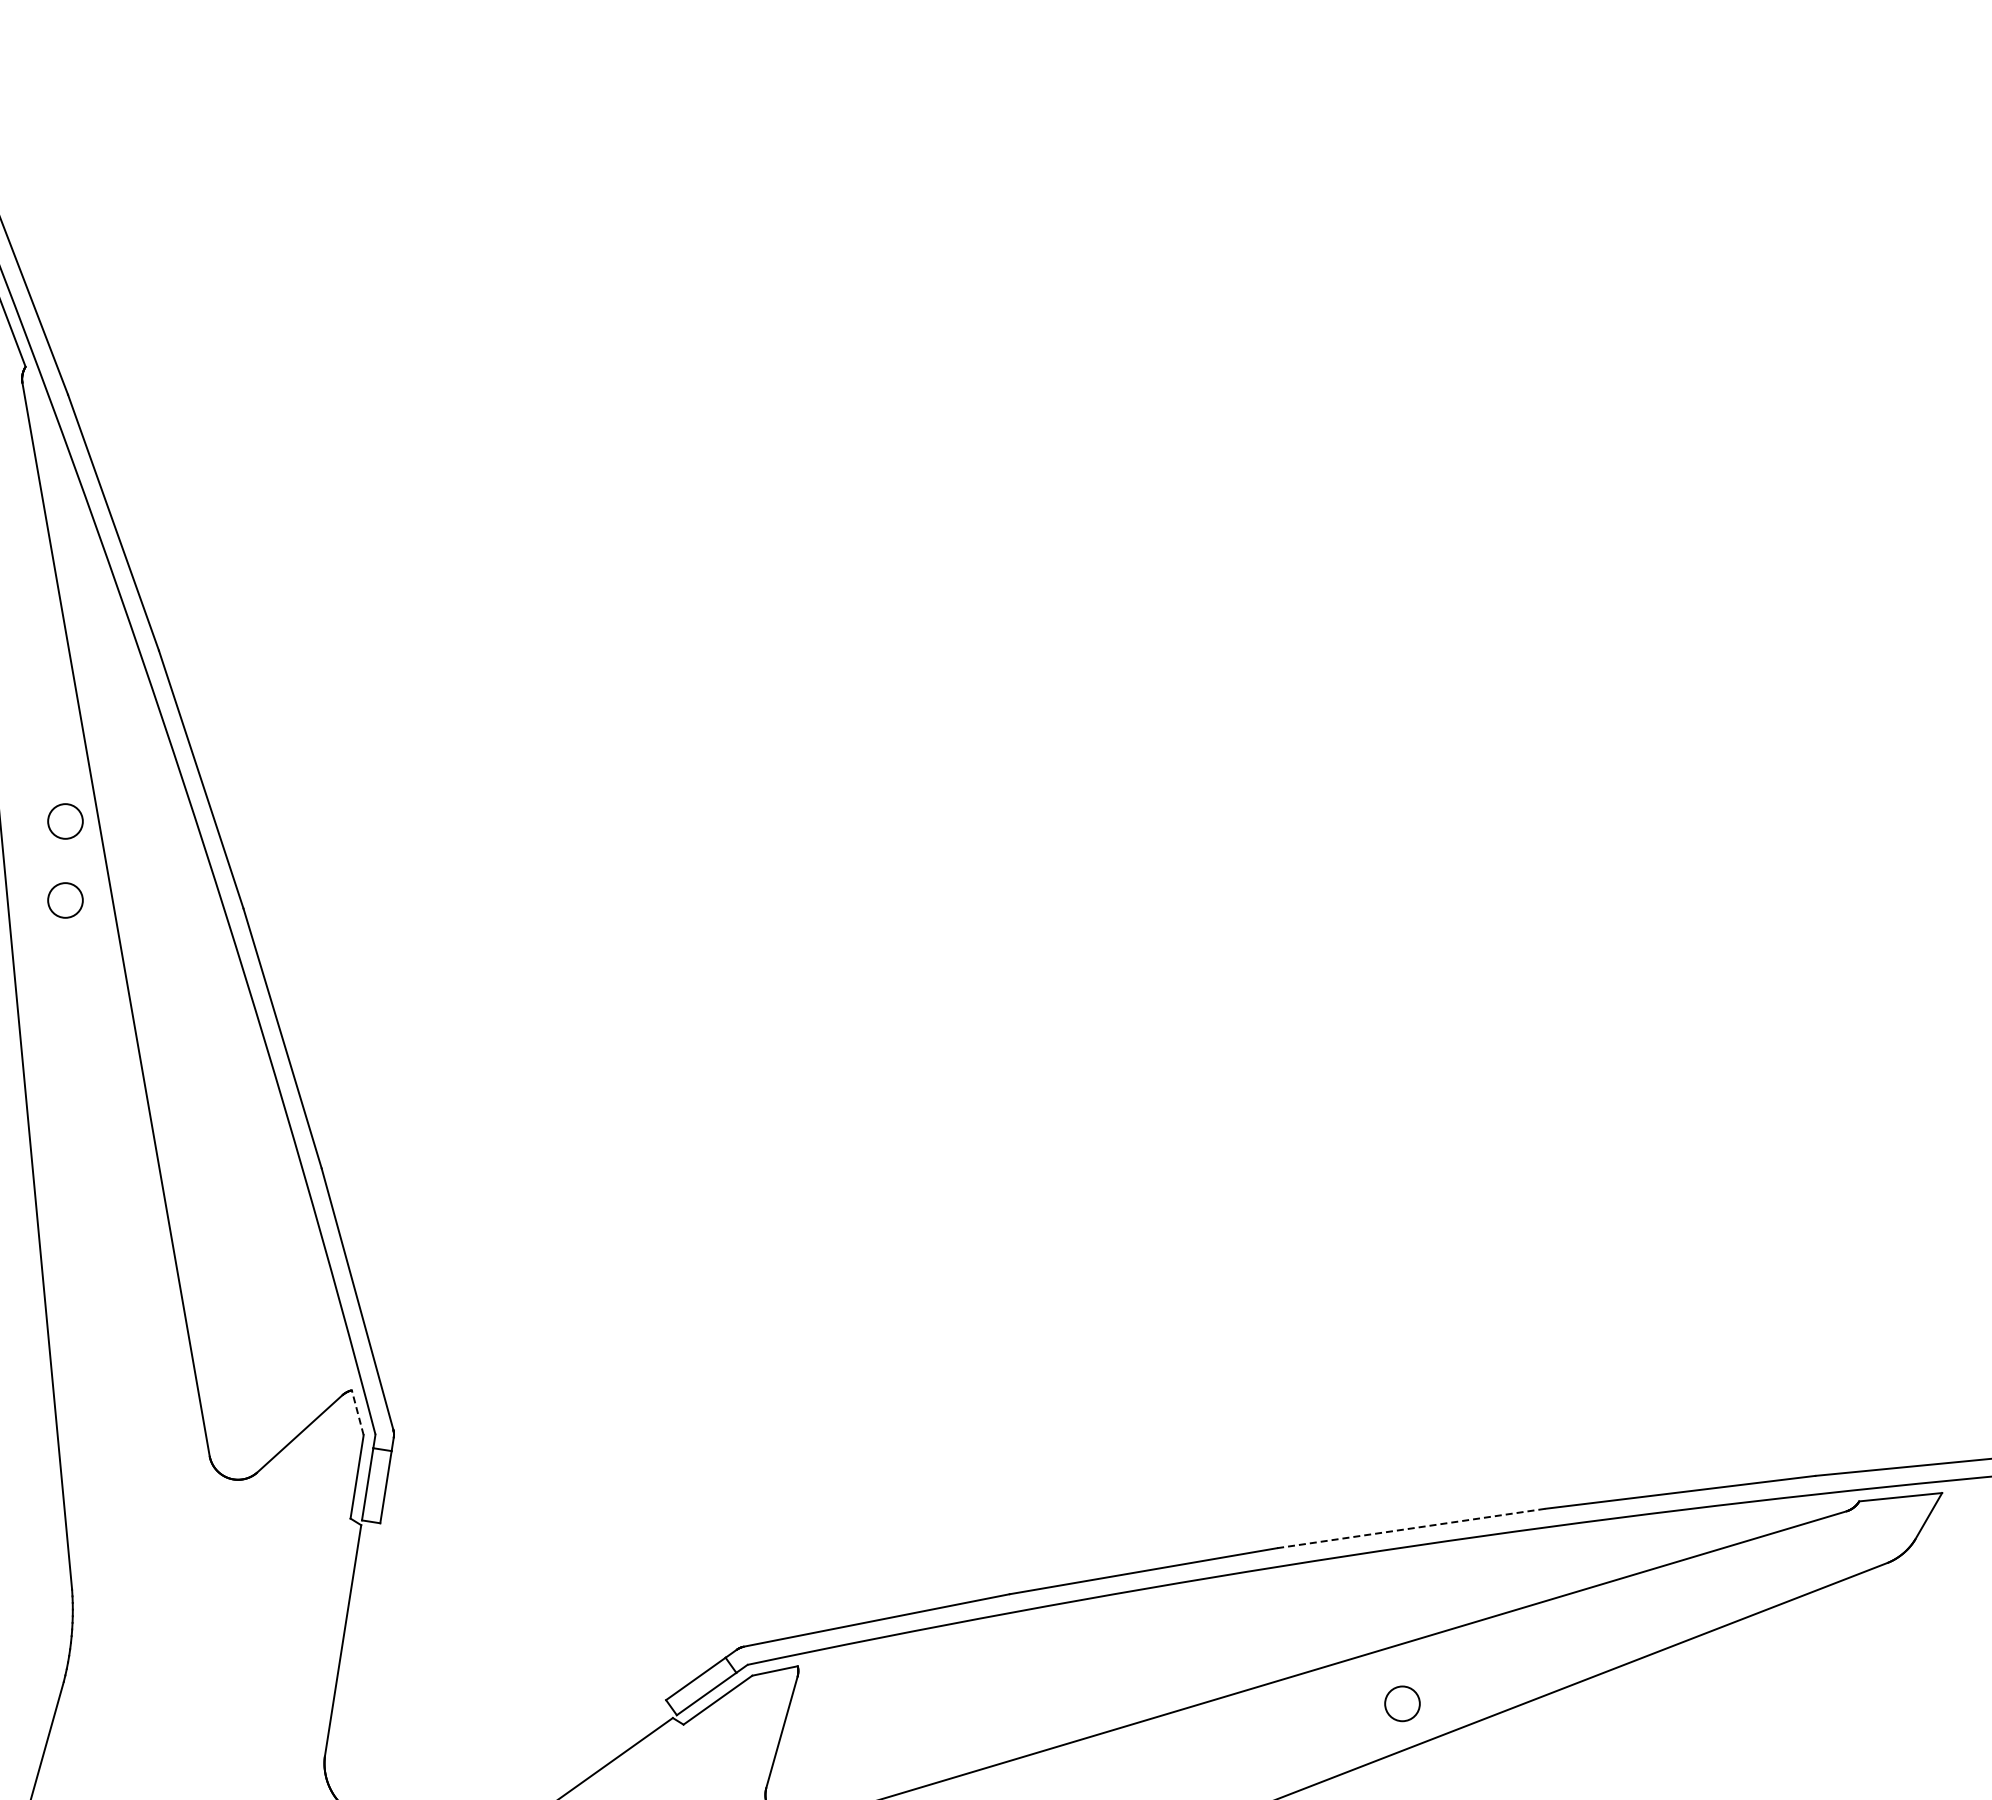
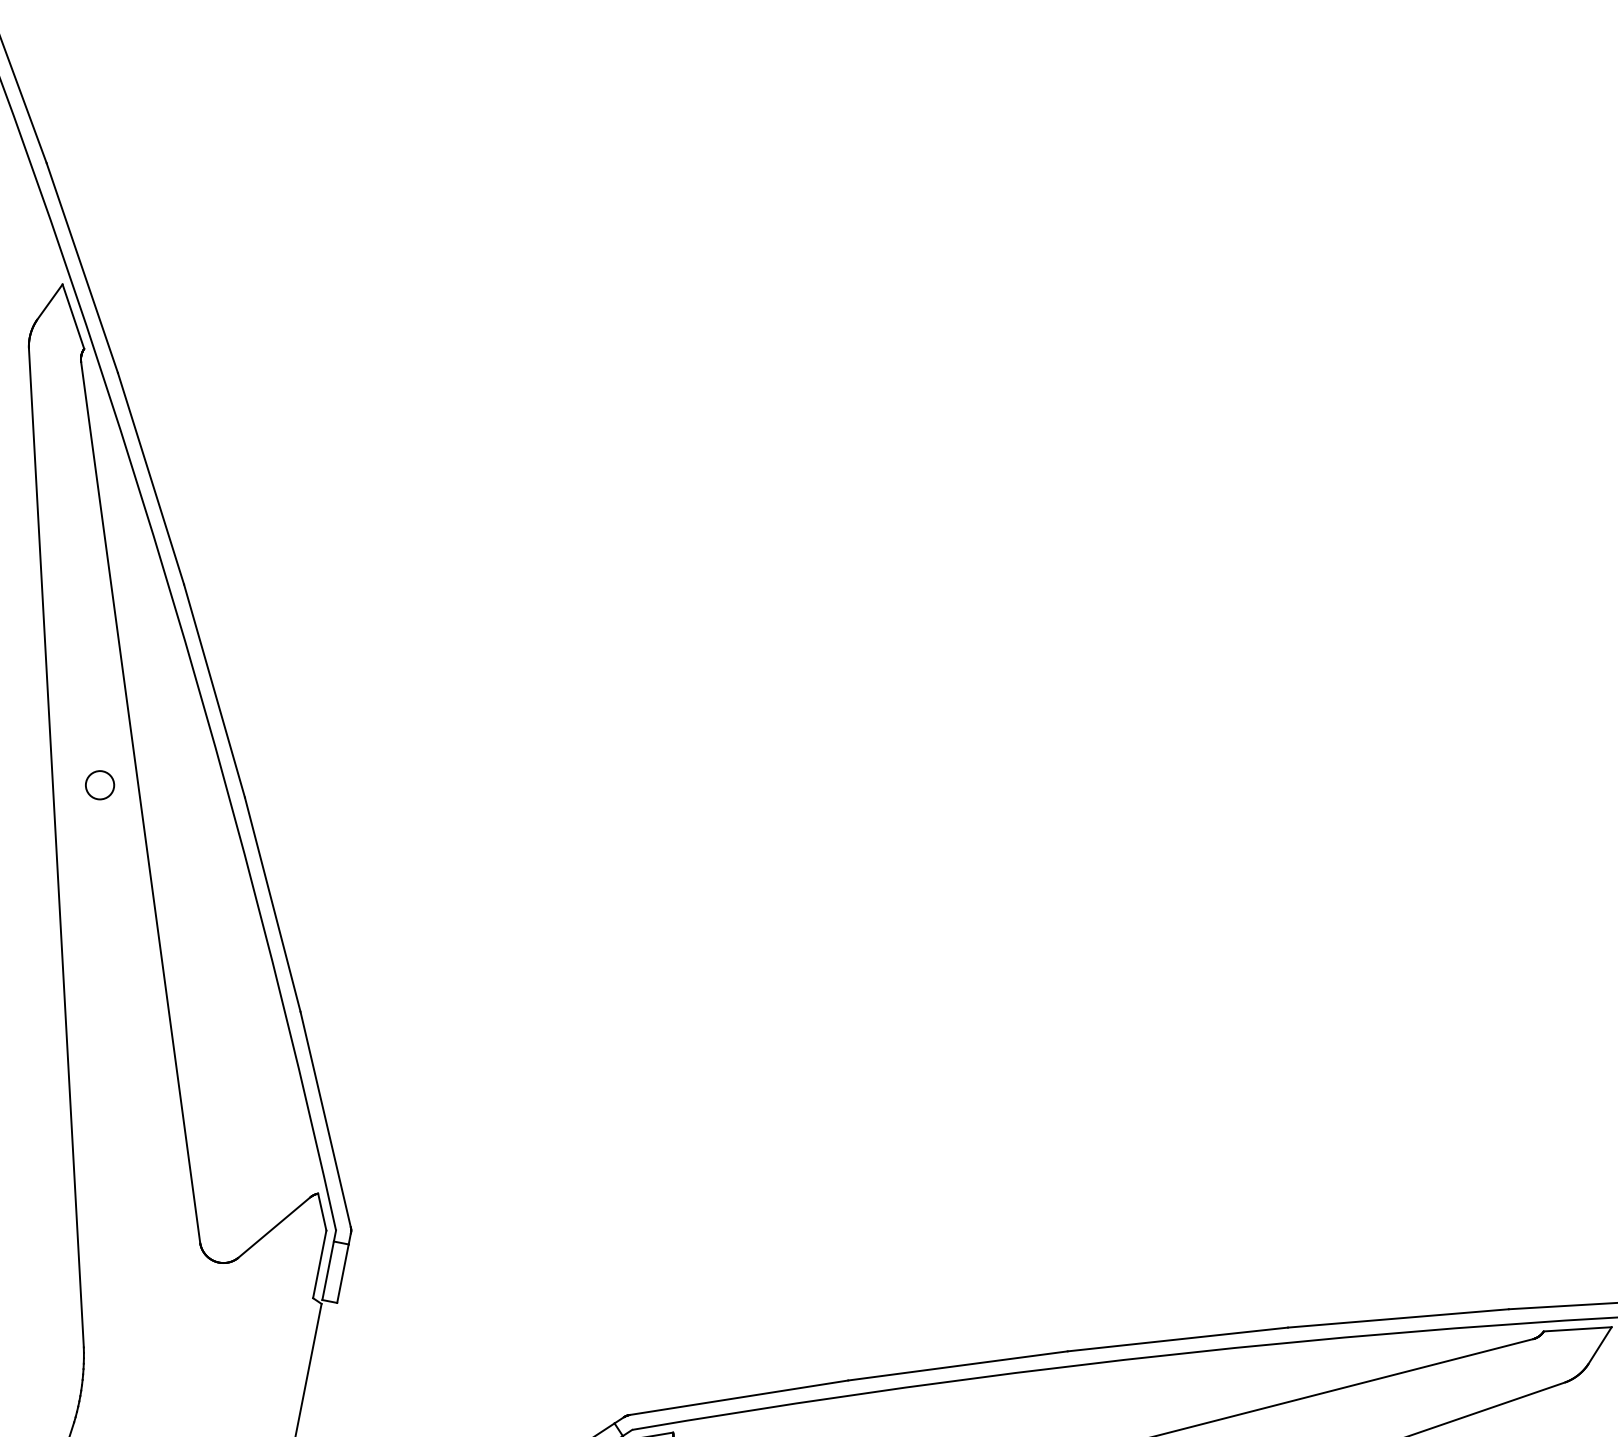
circle: (65, 821) -> (102, 720), removed
line: (357, 1412) -> (322, 1211), dashed -> solid
line: (1411, 1528) -> (1177, 1339), dashed -> solid

